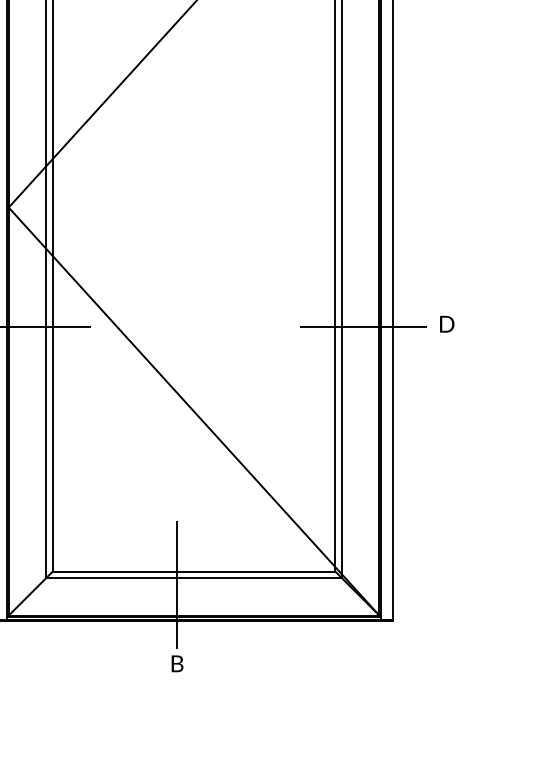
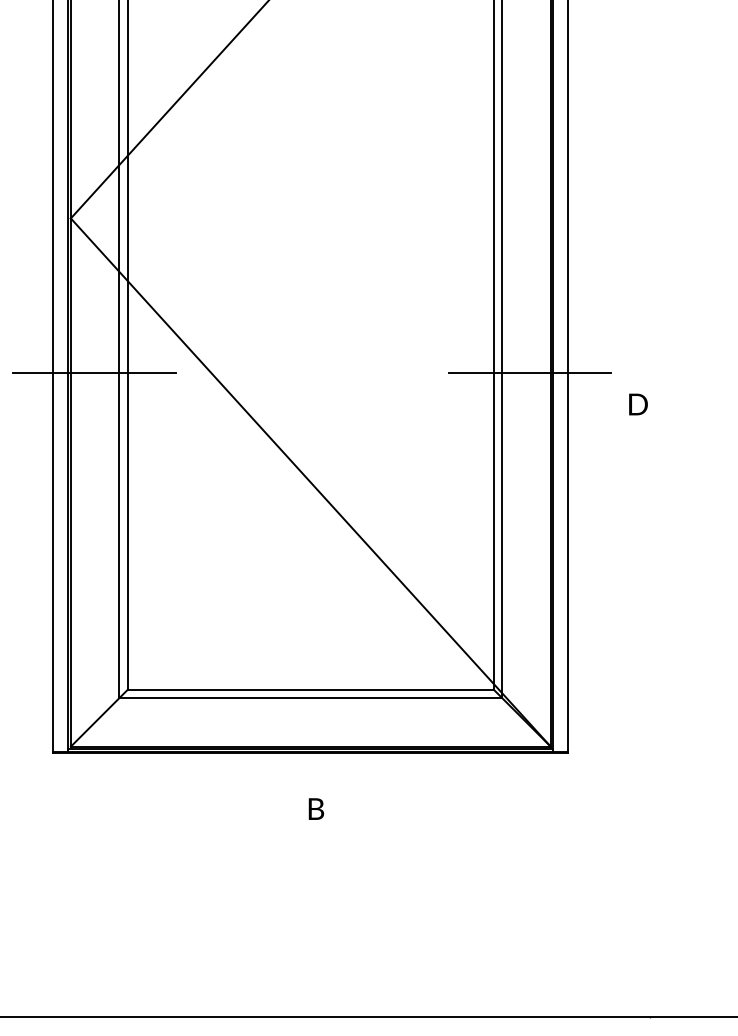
text: (447, 324) -> (638, 404), moved
line: (176, 585) -> (288, 707), removed
text: (177, 663) -> (316, 808), moved

